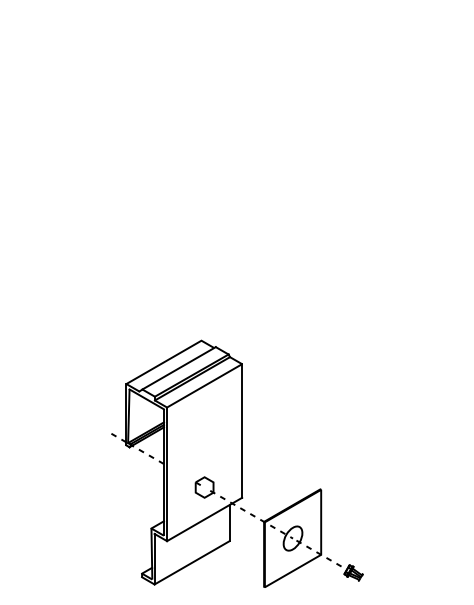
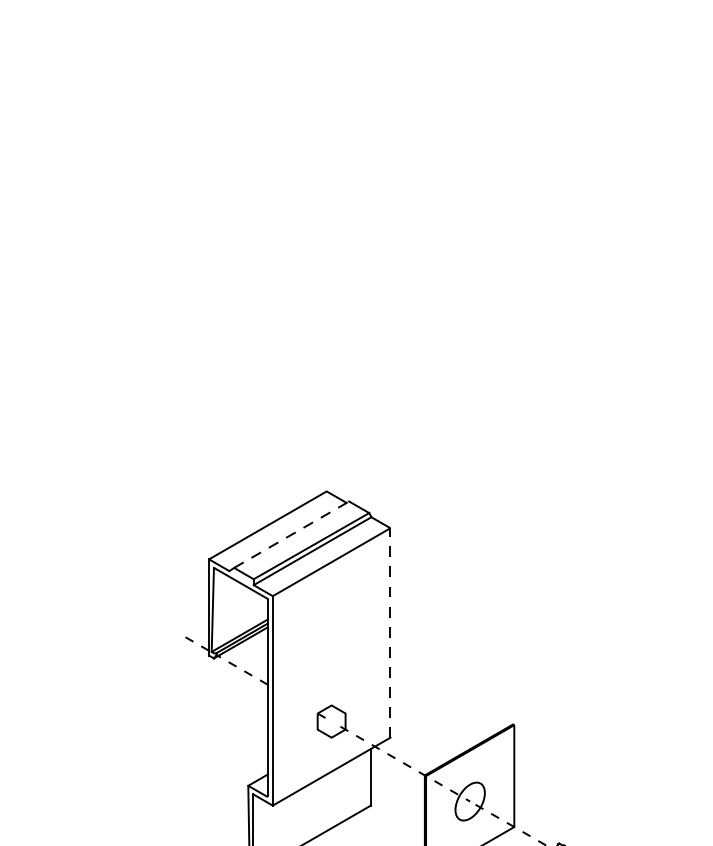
line: (179, 368) -> (292, 535), solid -> dashed
line: (242, 430) -> (390, 632), solid -> dashed

